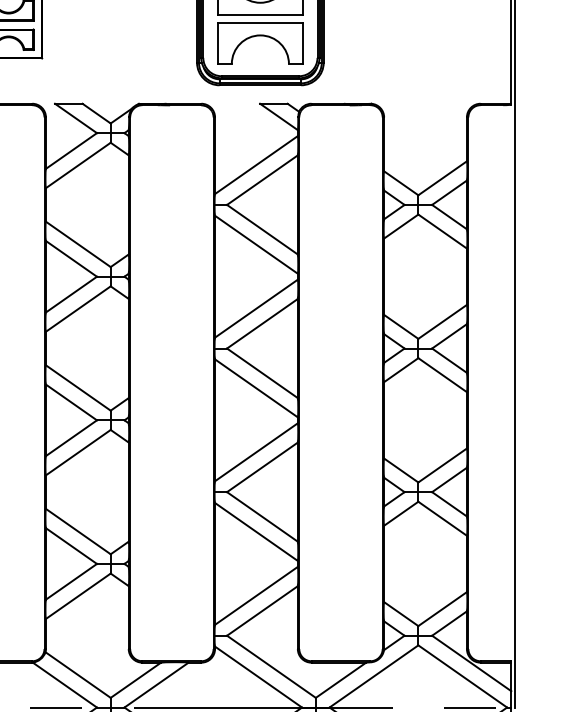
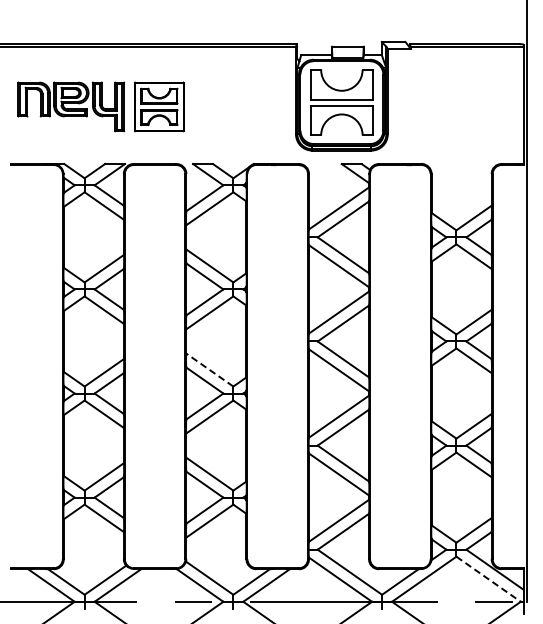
line: (77, 388) -> (209, 370), solid -> dashed
line: (463, 676) -> (489, 579), solid -> dashed

